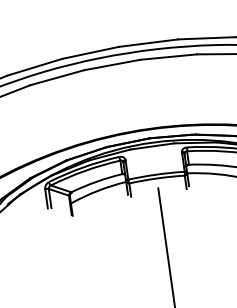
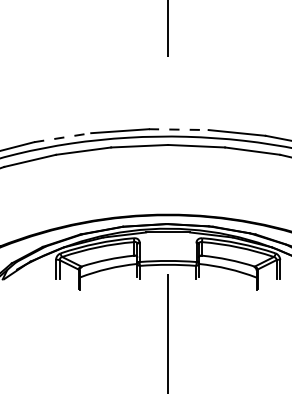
line: (148, 43) -> (178, 129), solid -> dashed
line: (34, 67) -> (62, 137), solid -> dashed

